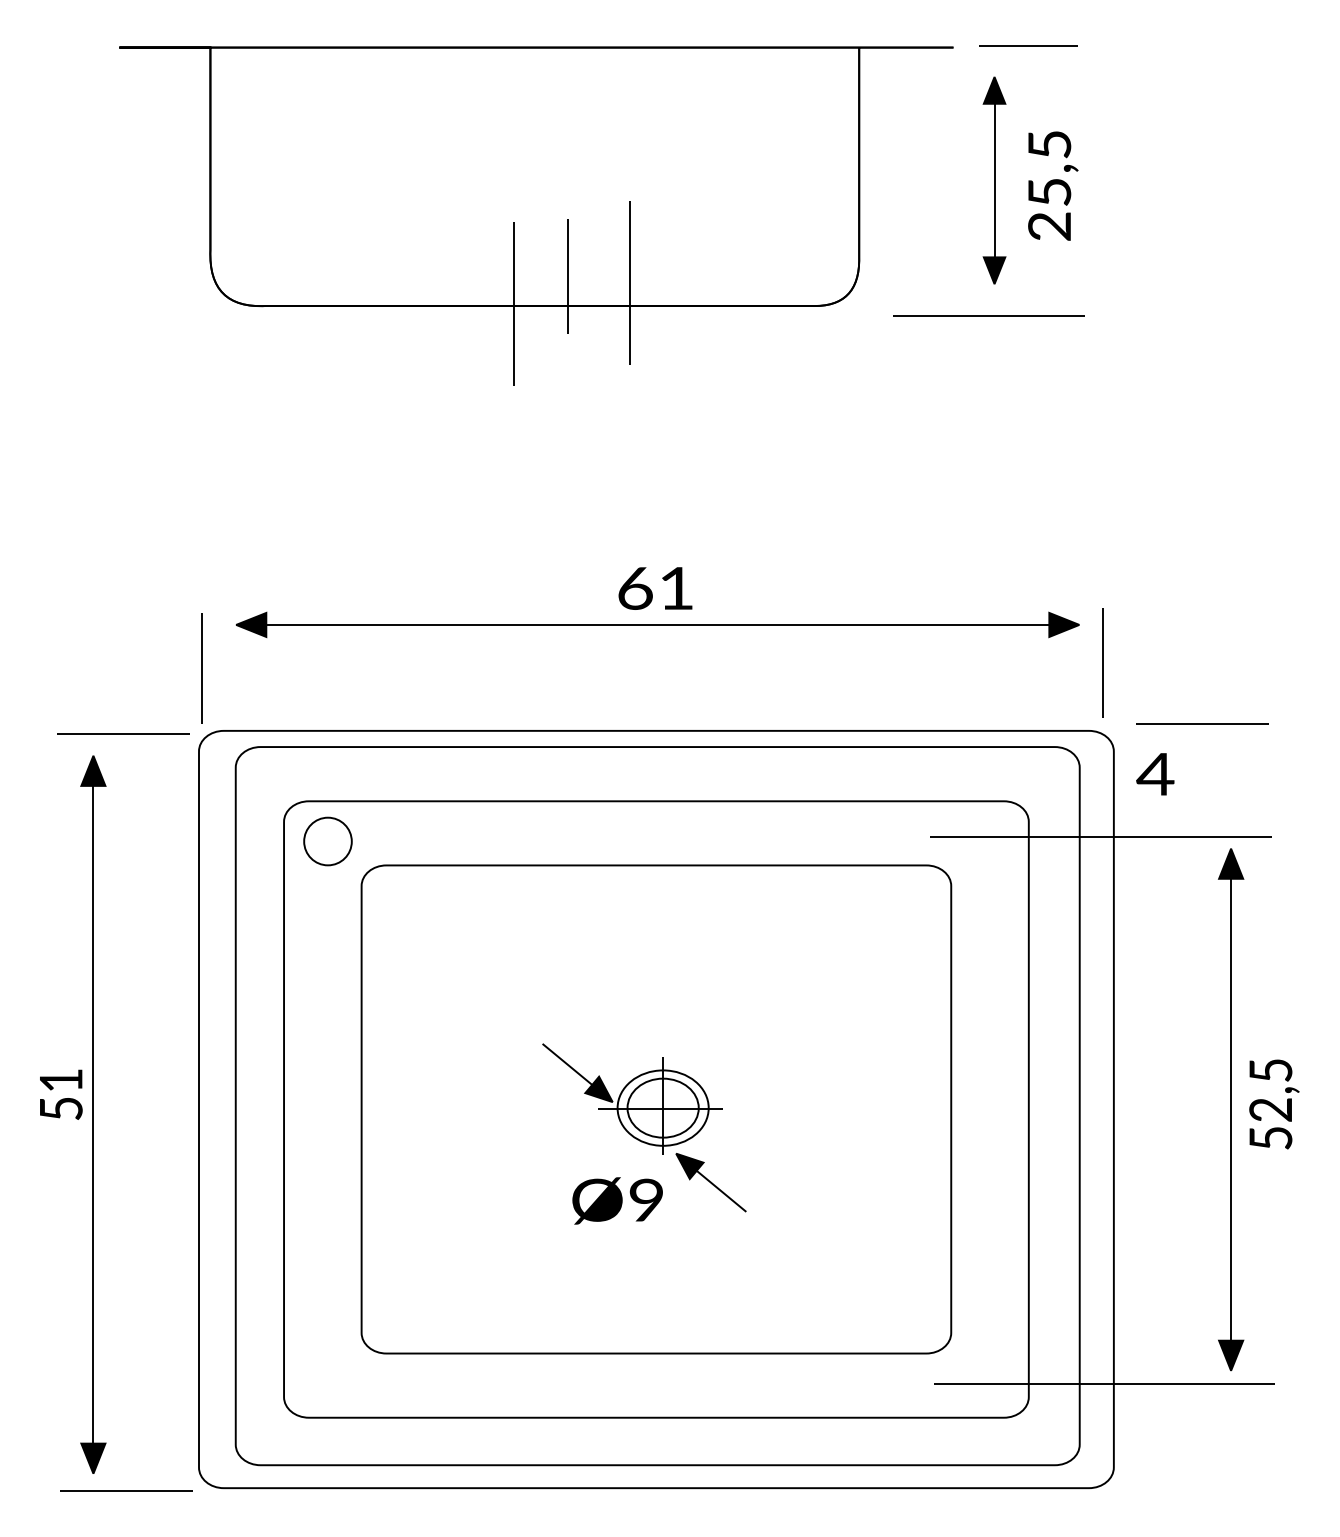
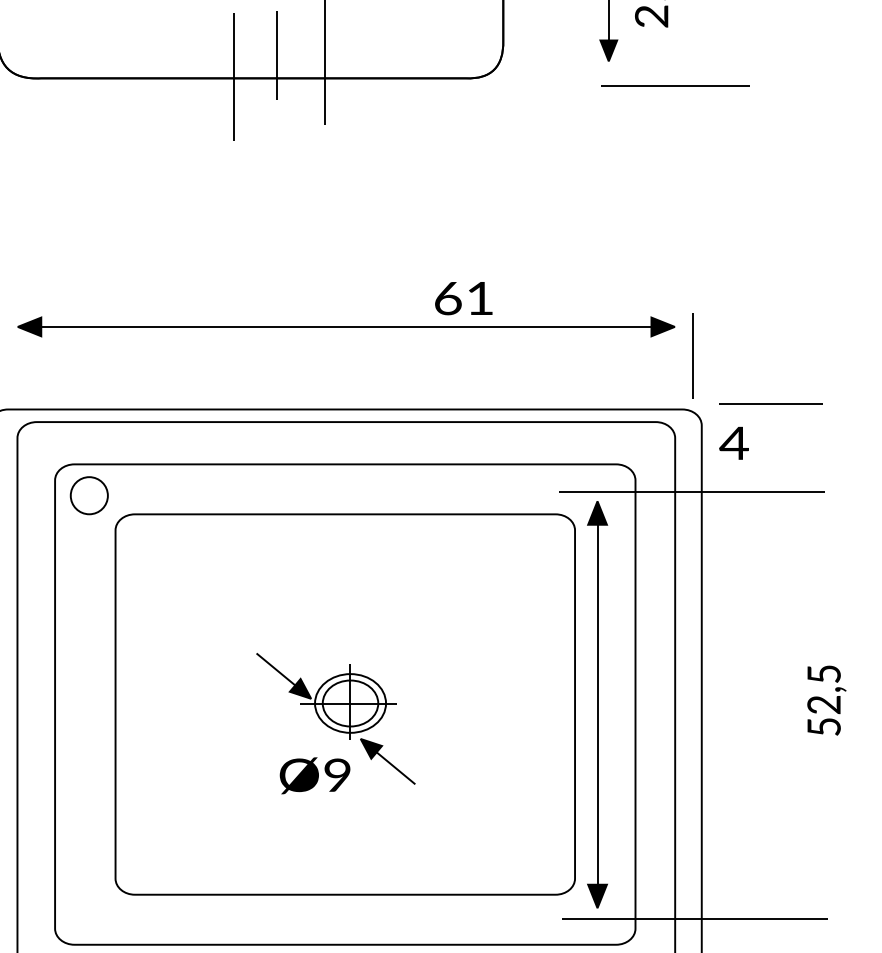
line: (988, 315) -> (674, 85), moved
text: (655, 588) -> (463, 298), moved
part: (1231, 1109) -> (597, 704), moved

